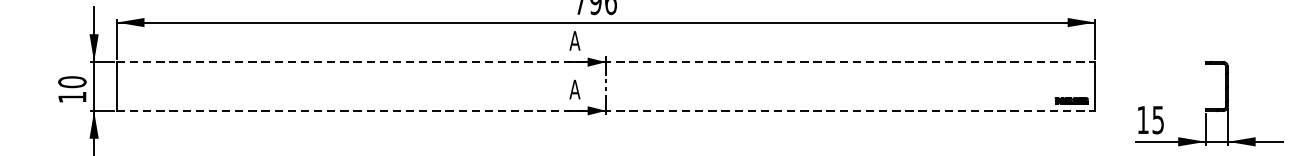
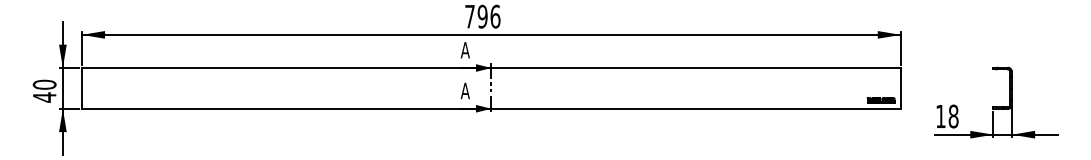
line: (606, 61) -> (491, 67), dashed -> solid
text: (72, 97) -> (44, 97), 10 -> 40
line: (606, 110) -> (491, 108), dashed -> solid
text: (1158, 120) -> (953, 116), 15 -> 18

